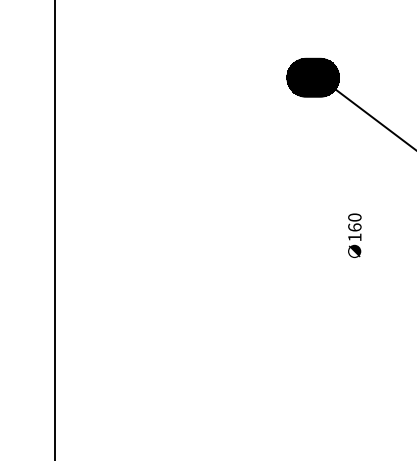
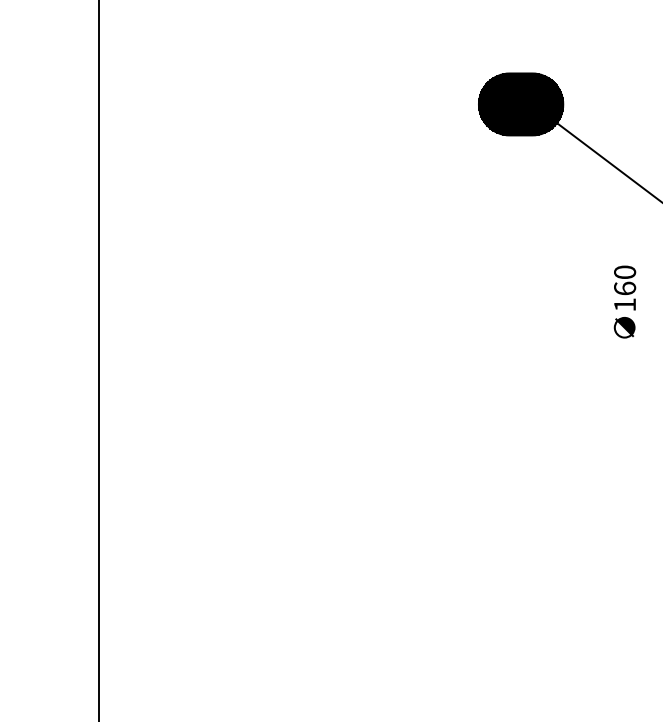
text: (354, 235) -> (624, 301), moved

